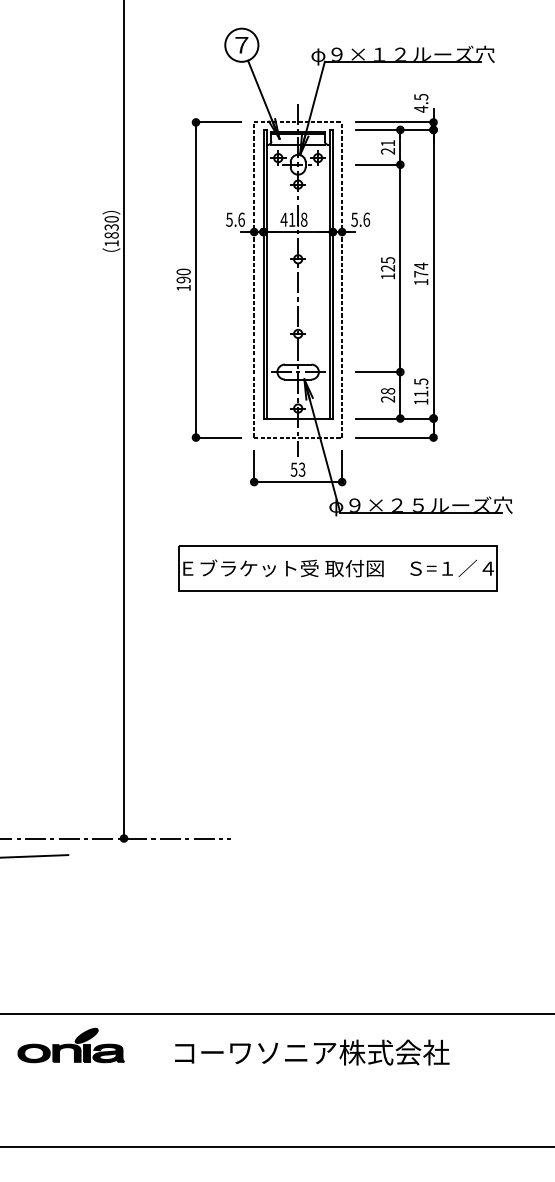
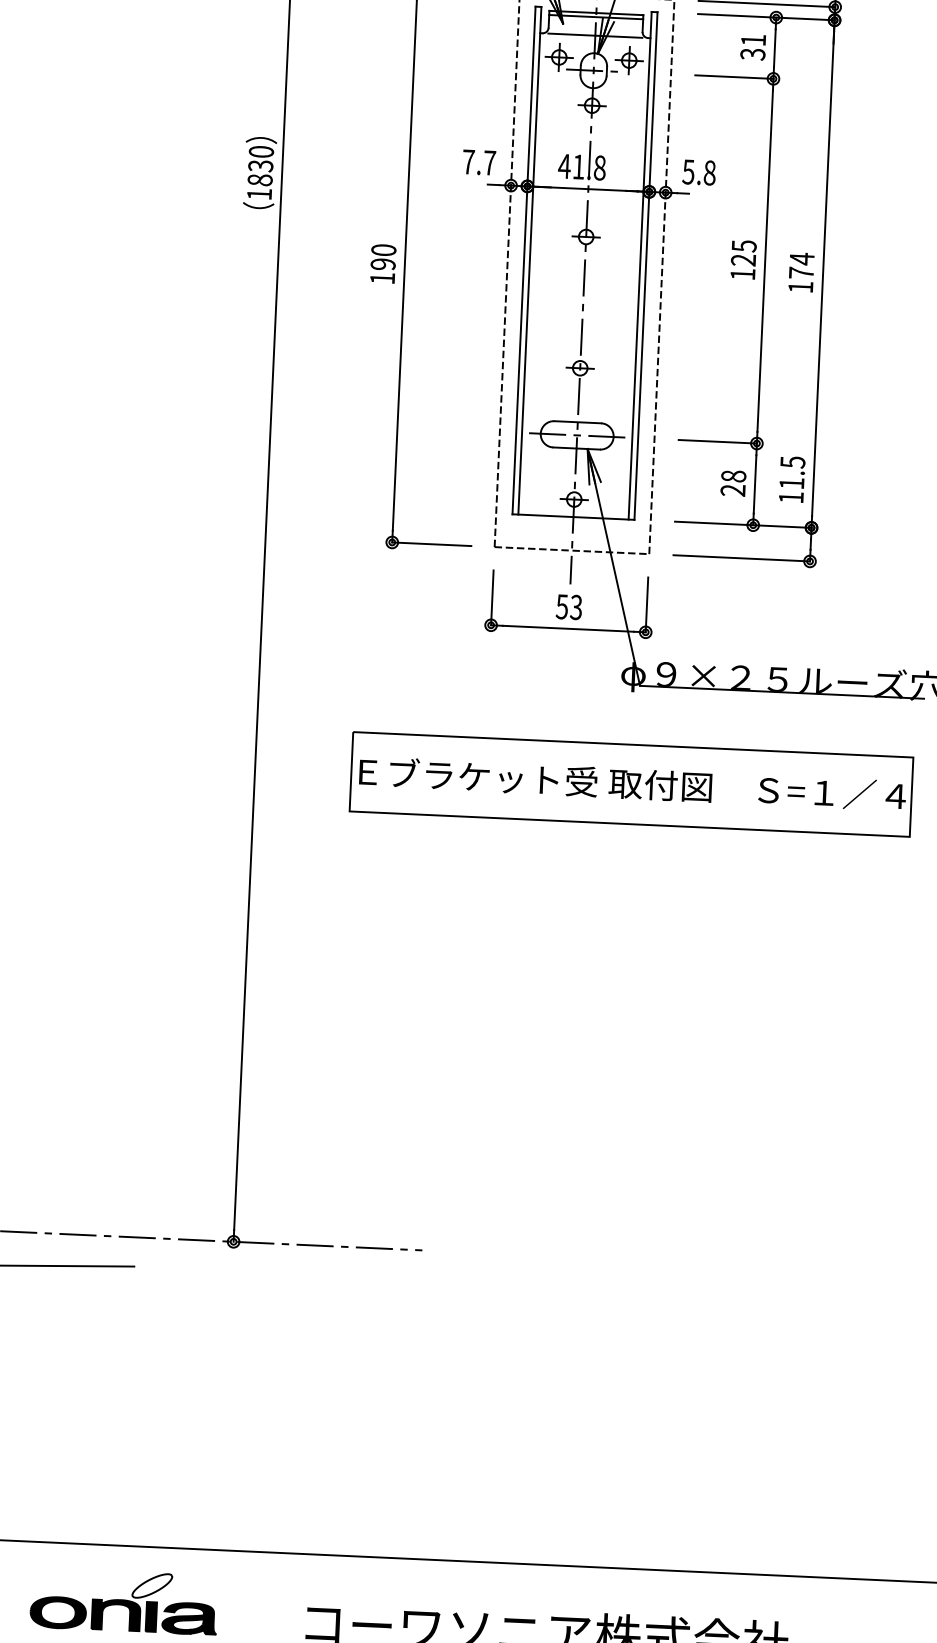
text: (388, 151) -> (753, 54), 21 -> 31
text: (235, 219) -> (479, 162), 5.6 -> 7.7
text: (366, 219) -> (709, 172), 5.6 -> 5.8
fill: (86, 1035) -> (151, 1585), removed

